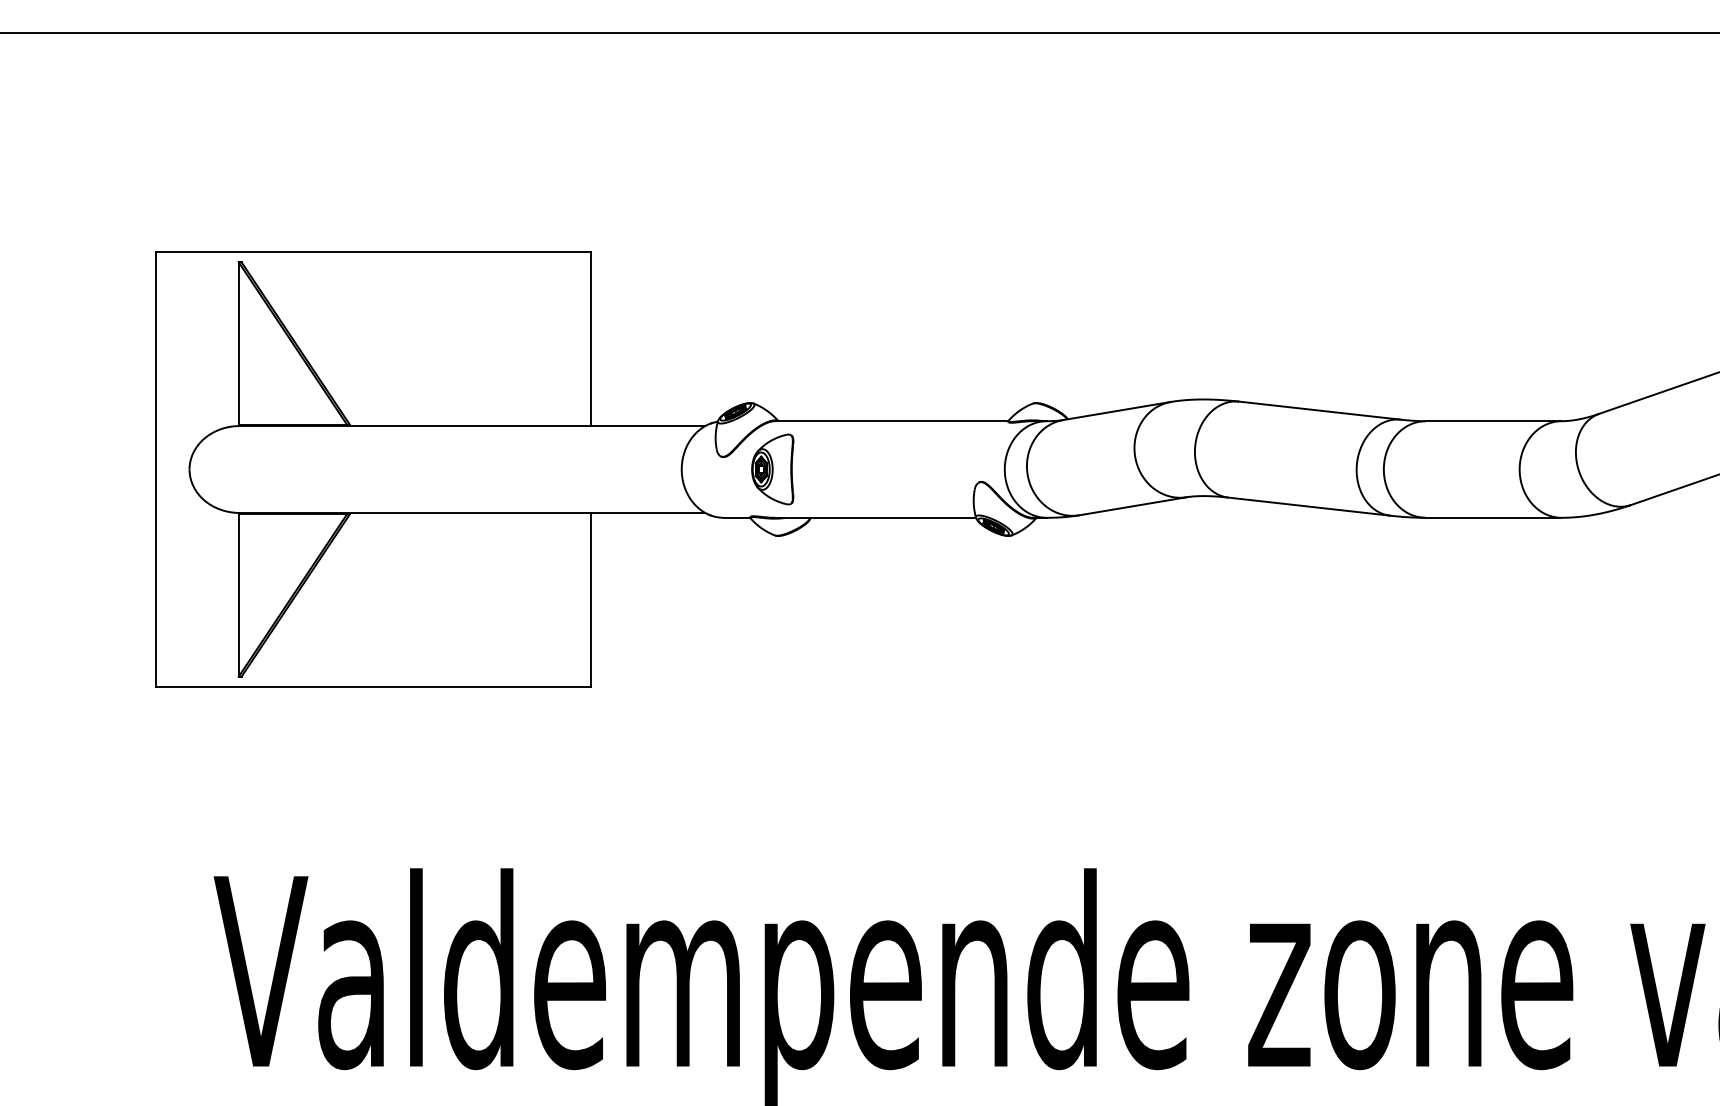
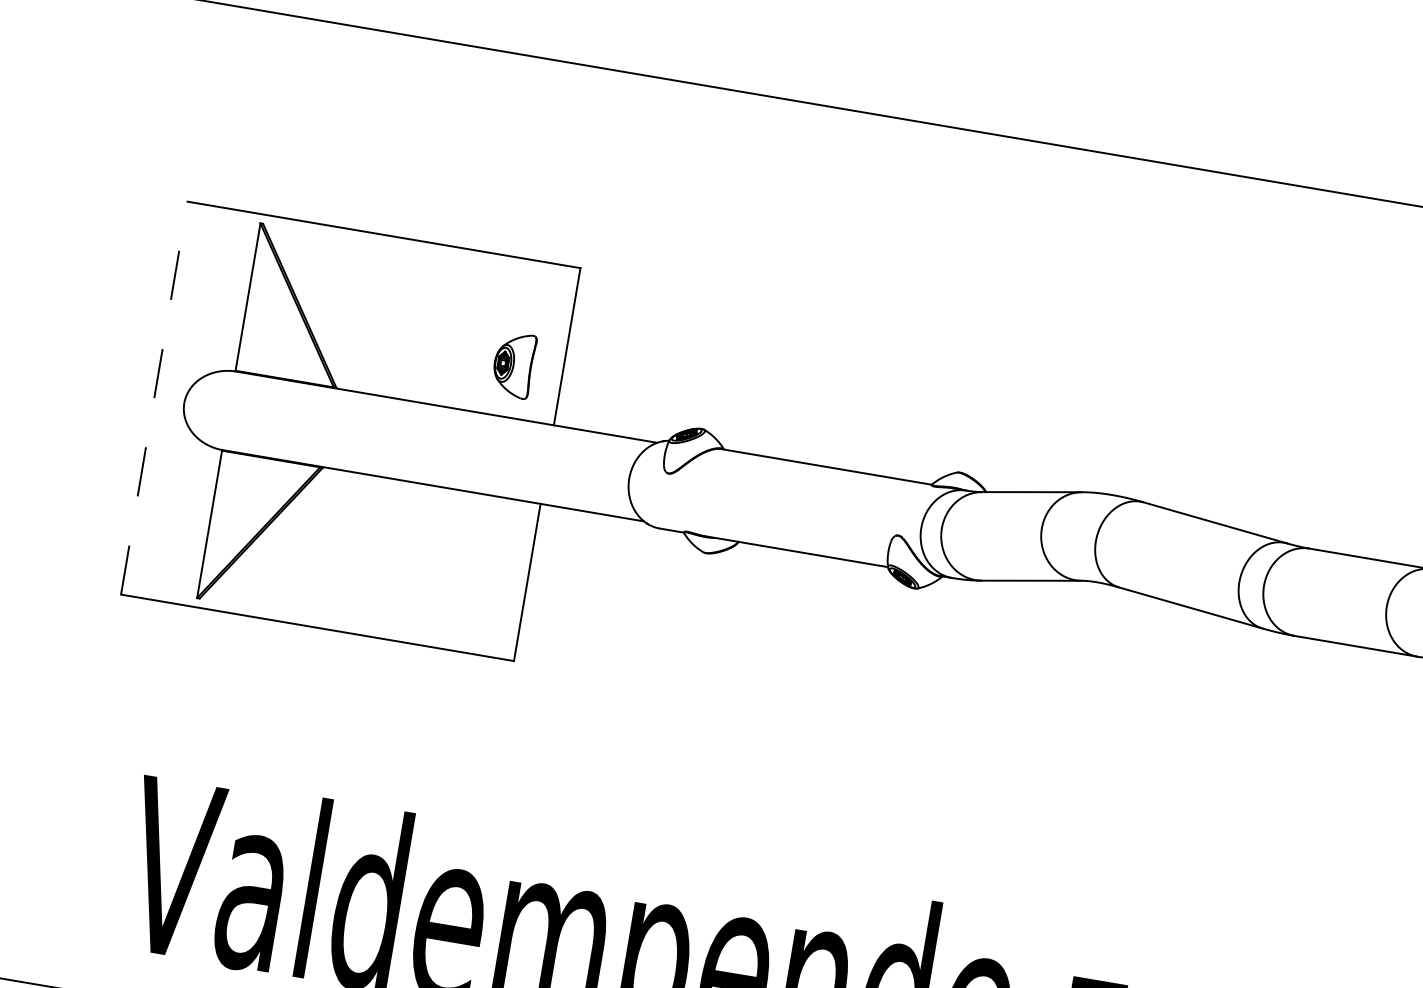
line: (156, 469) -> (154, 398), solid -> dashed
part: (772, 469) -> (513, 364), moved

